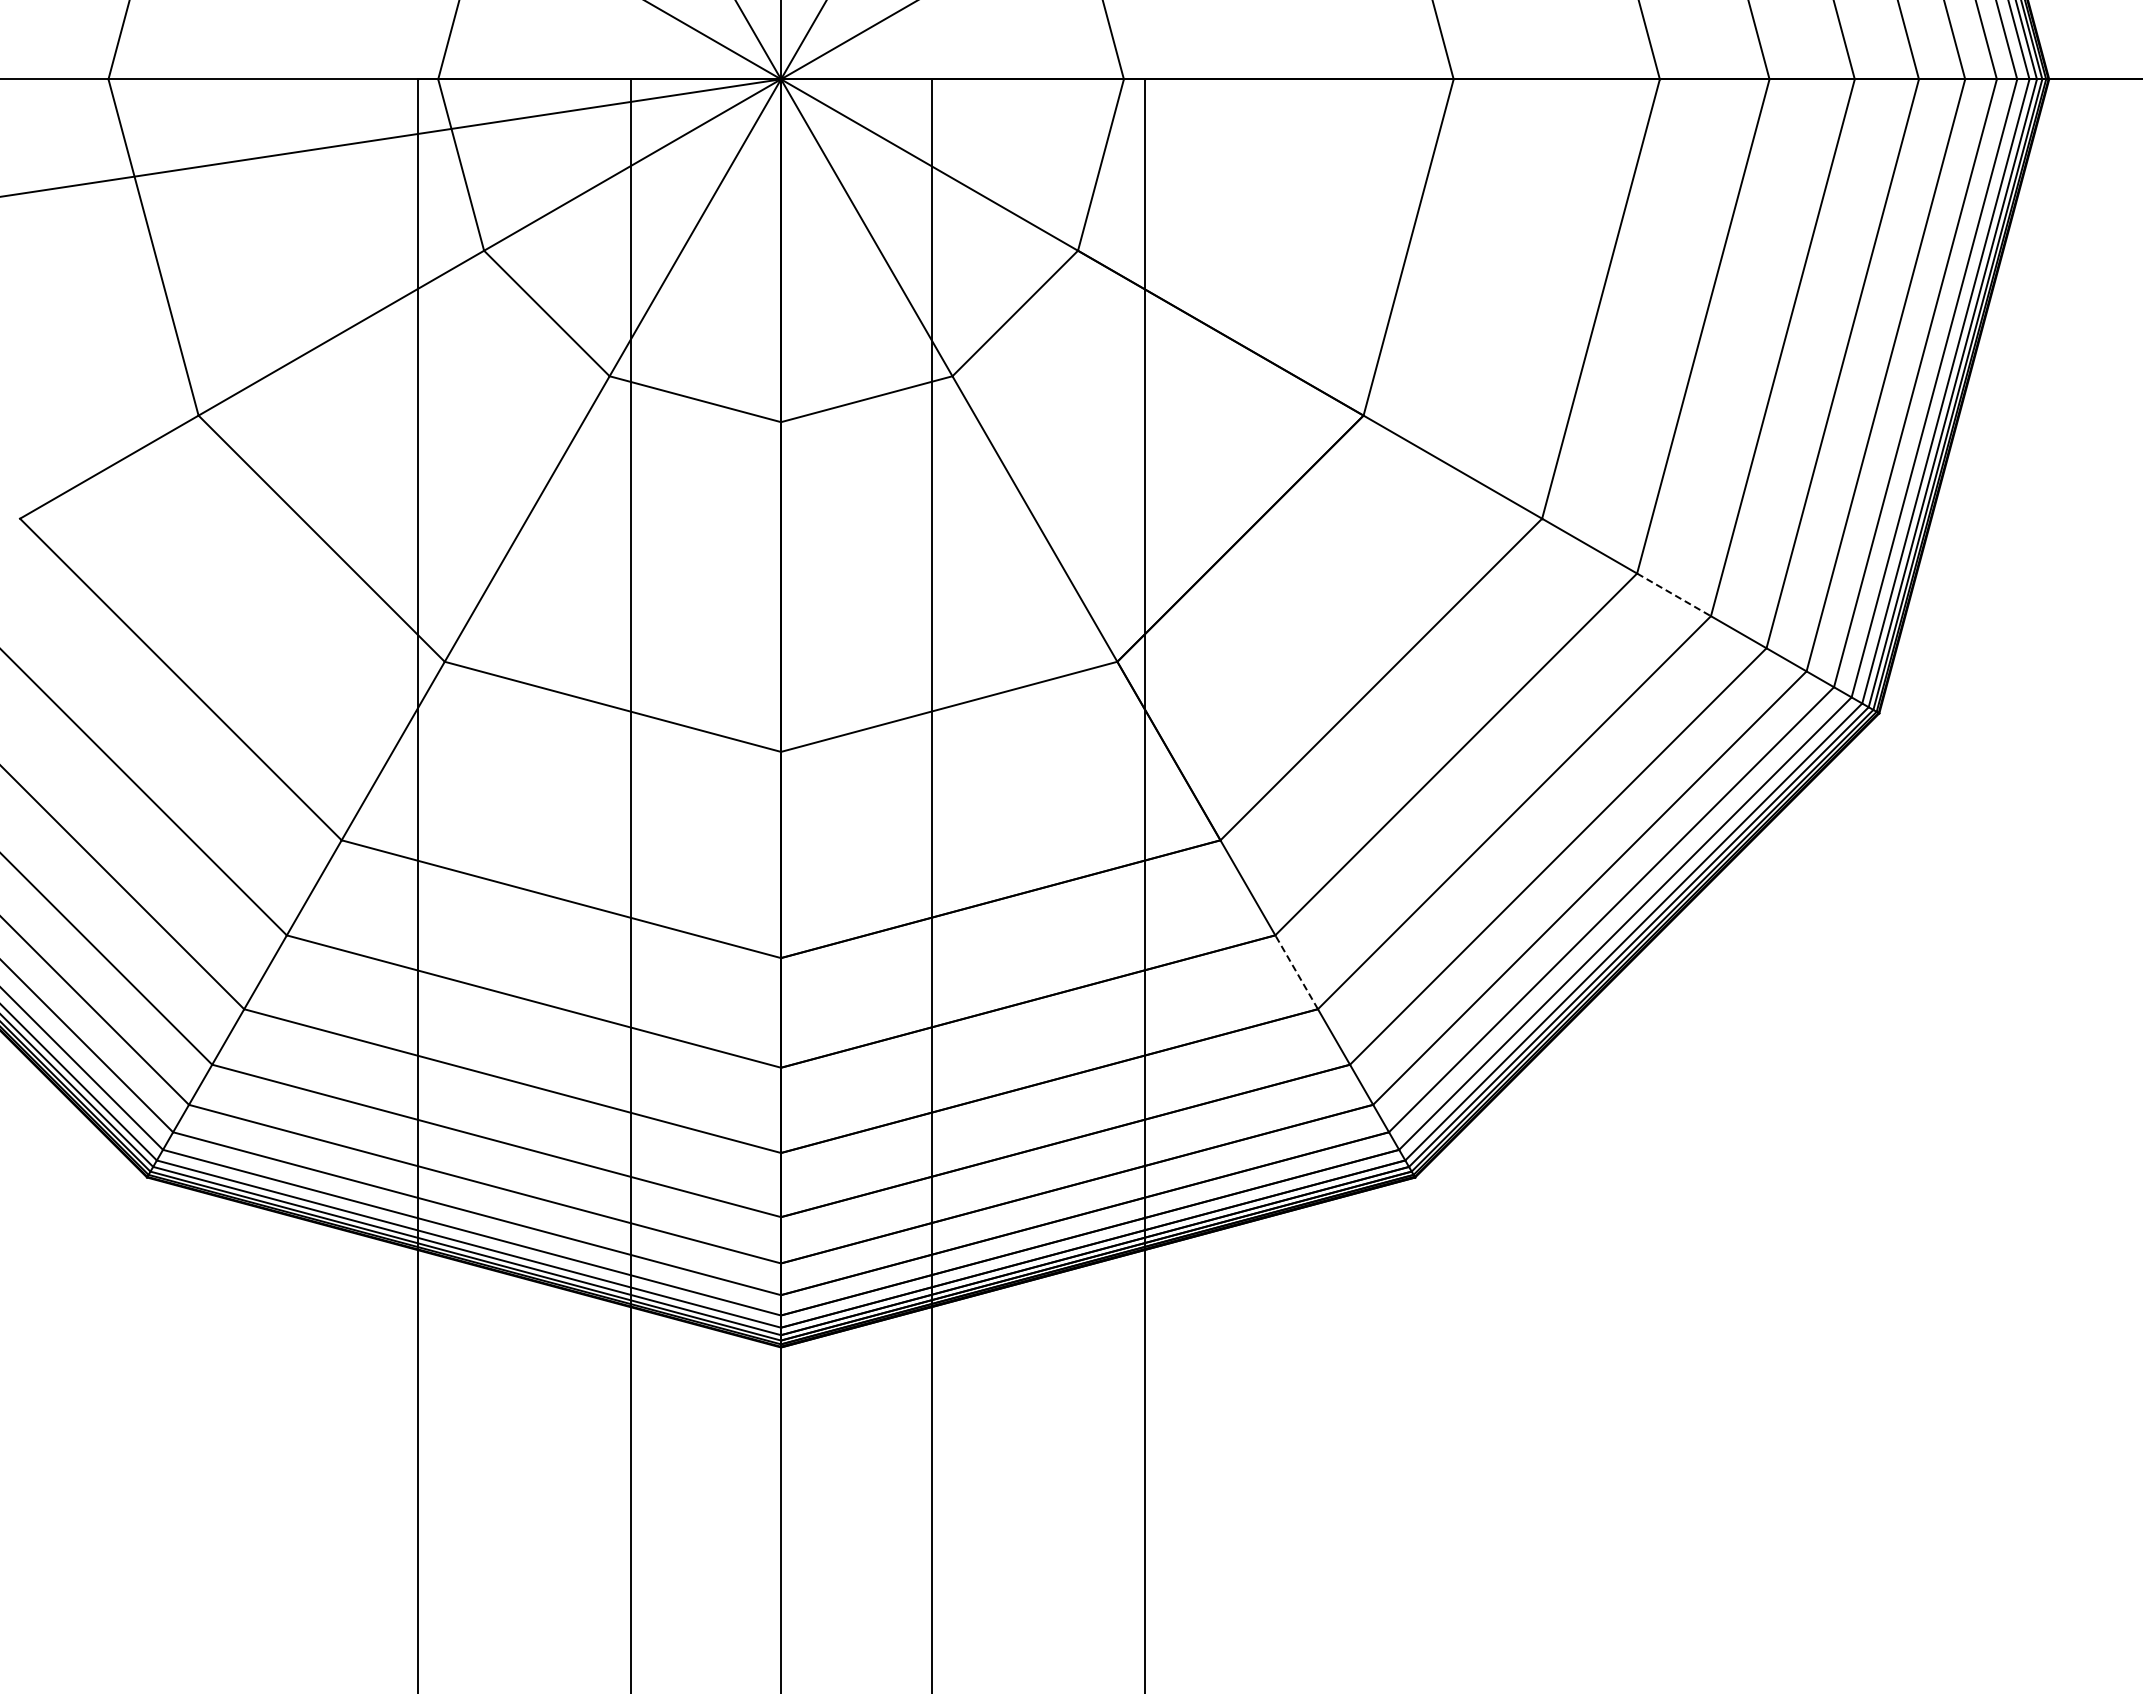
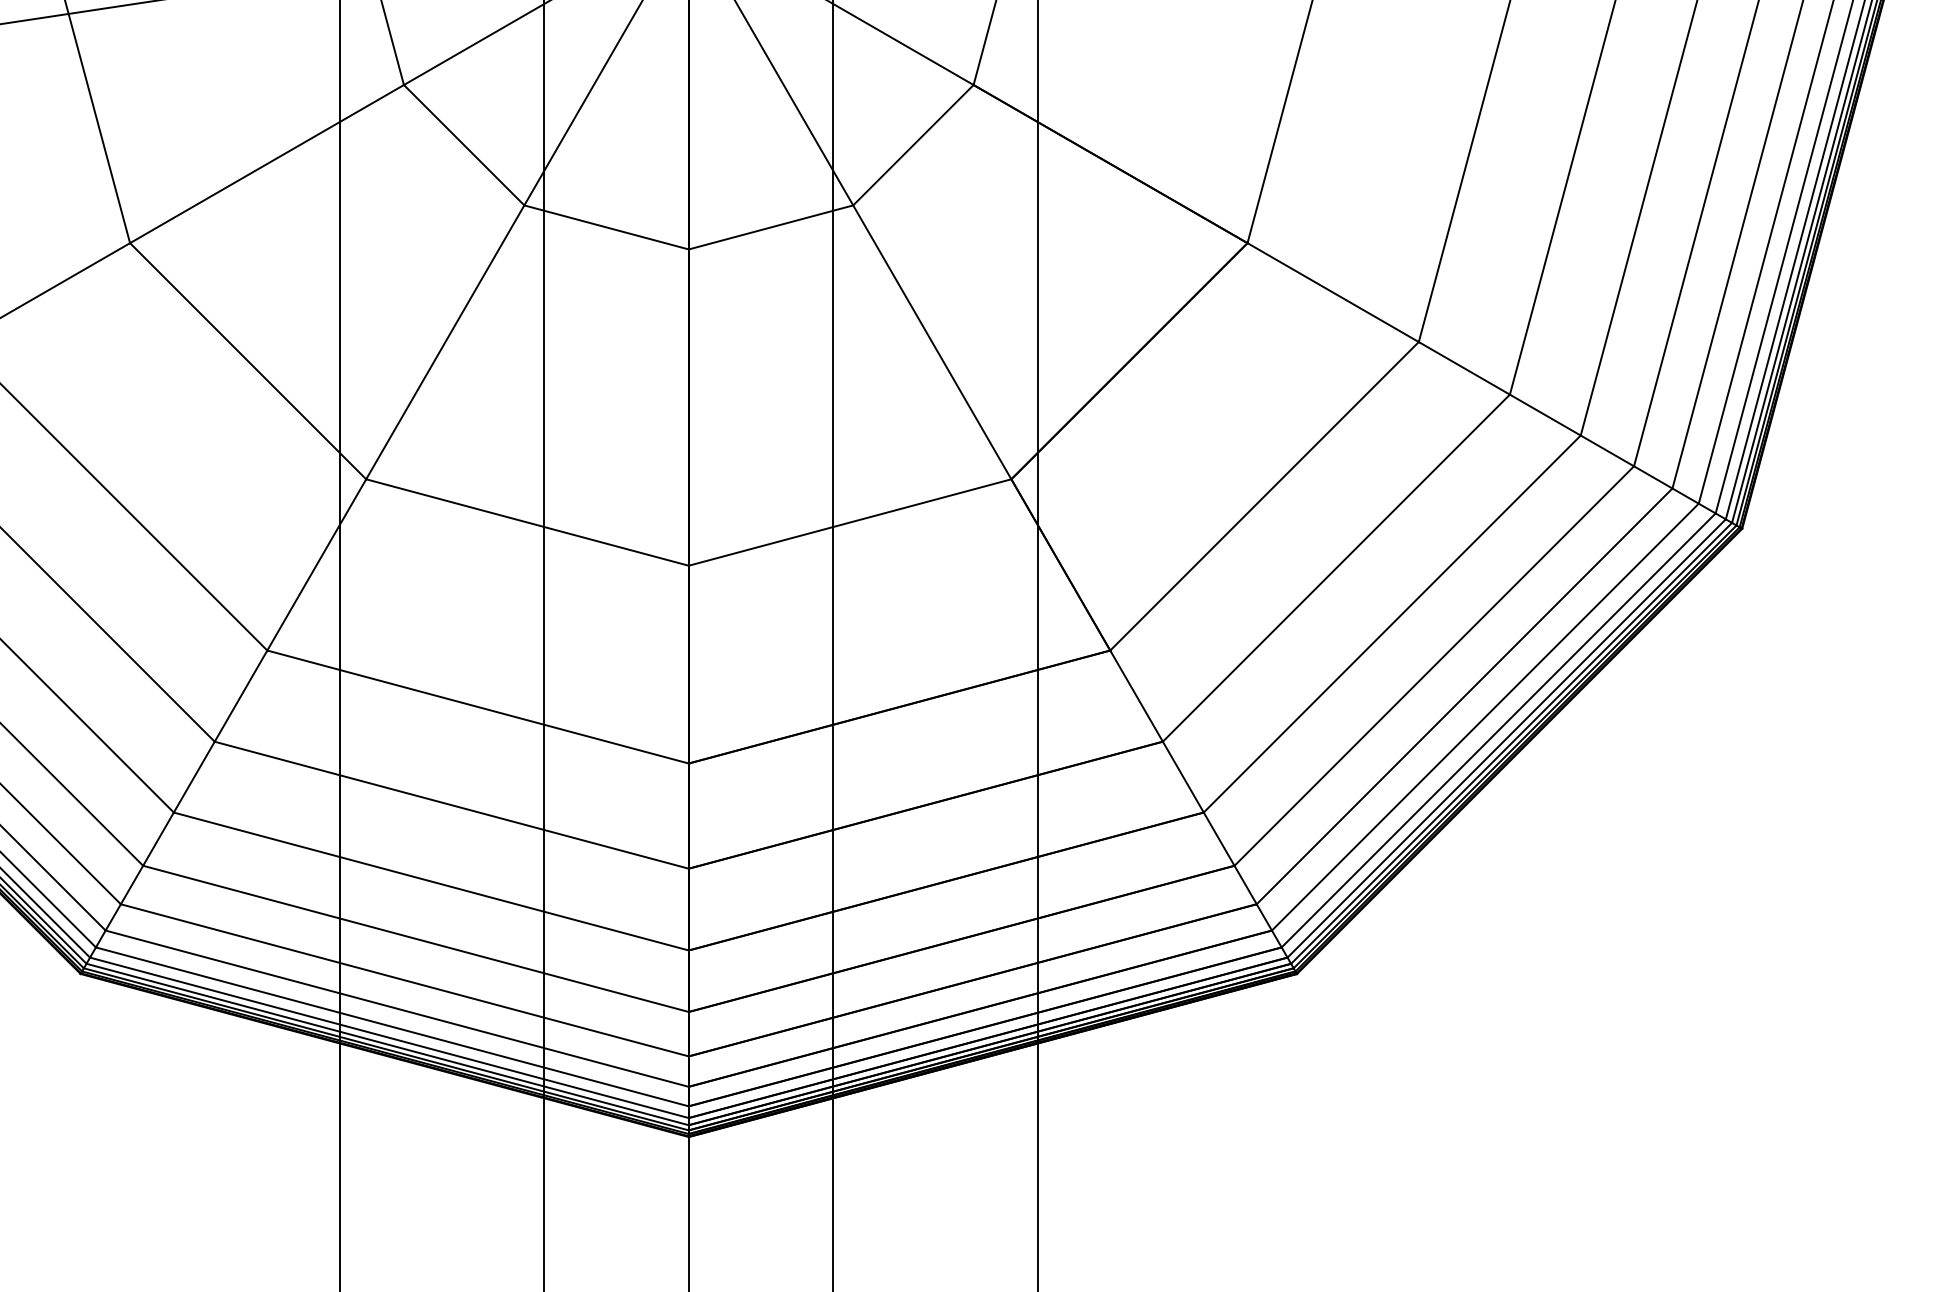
line: (1674, 594) -> (1545, 414), dashed -> solid
line: (1296, 972) -> (1183, 777), dashed -> solid

